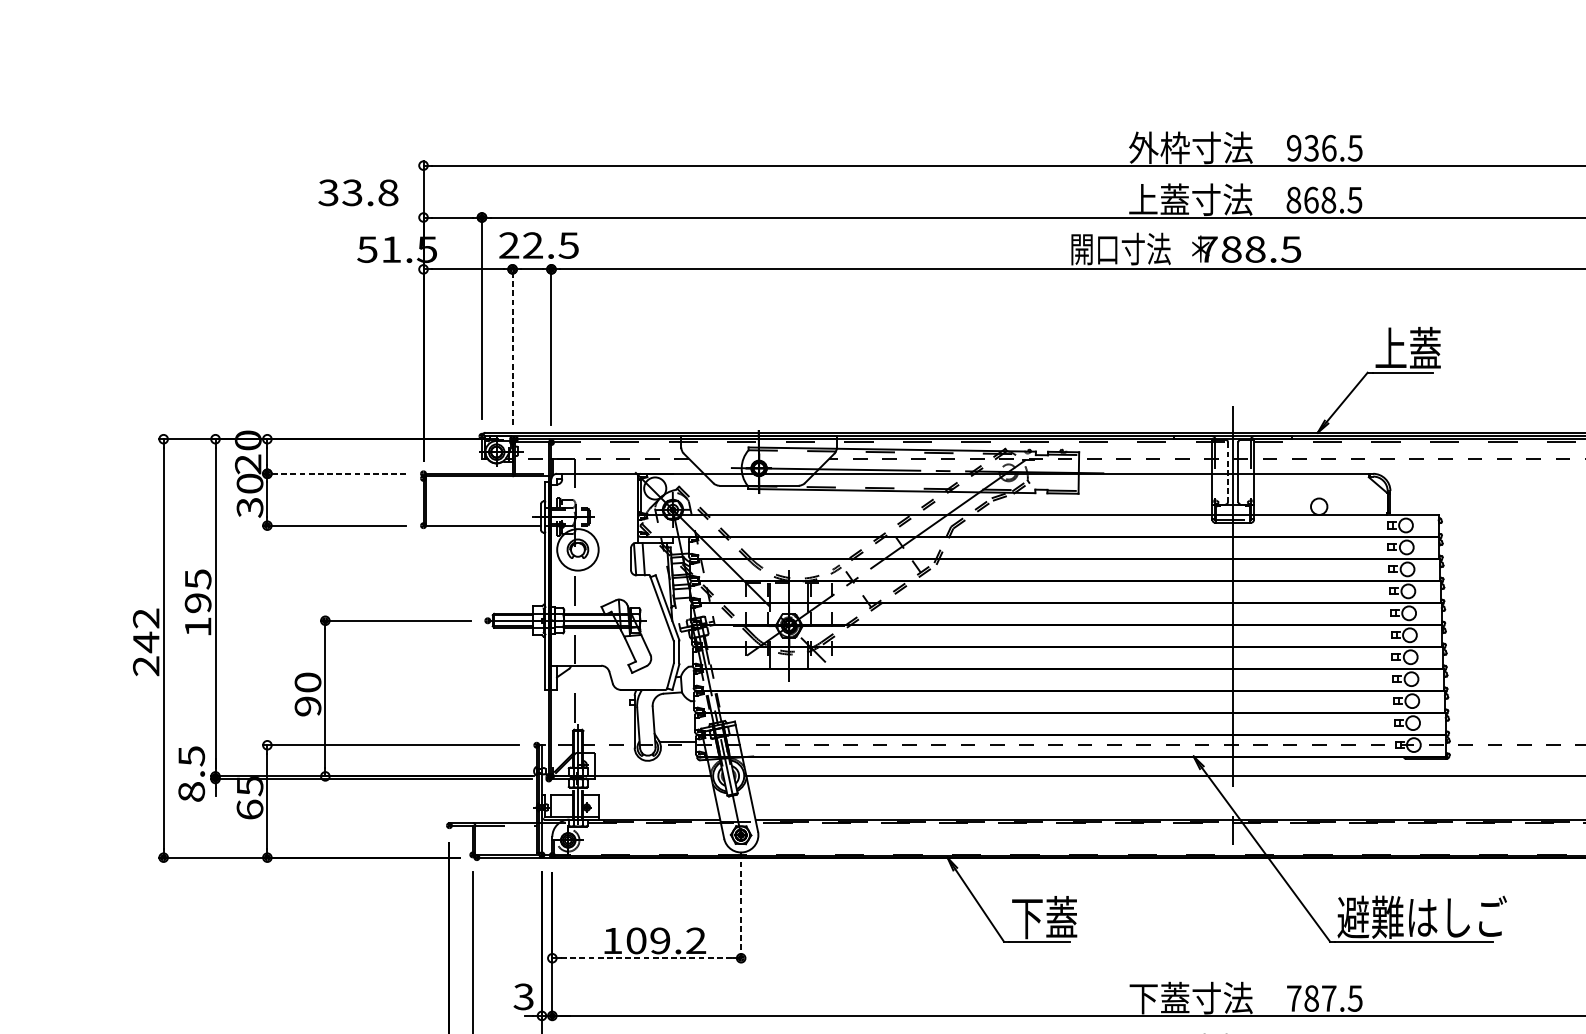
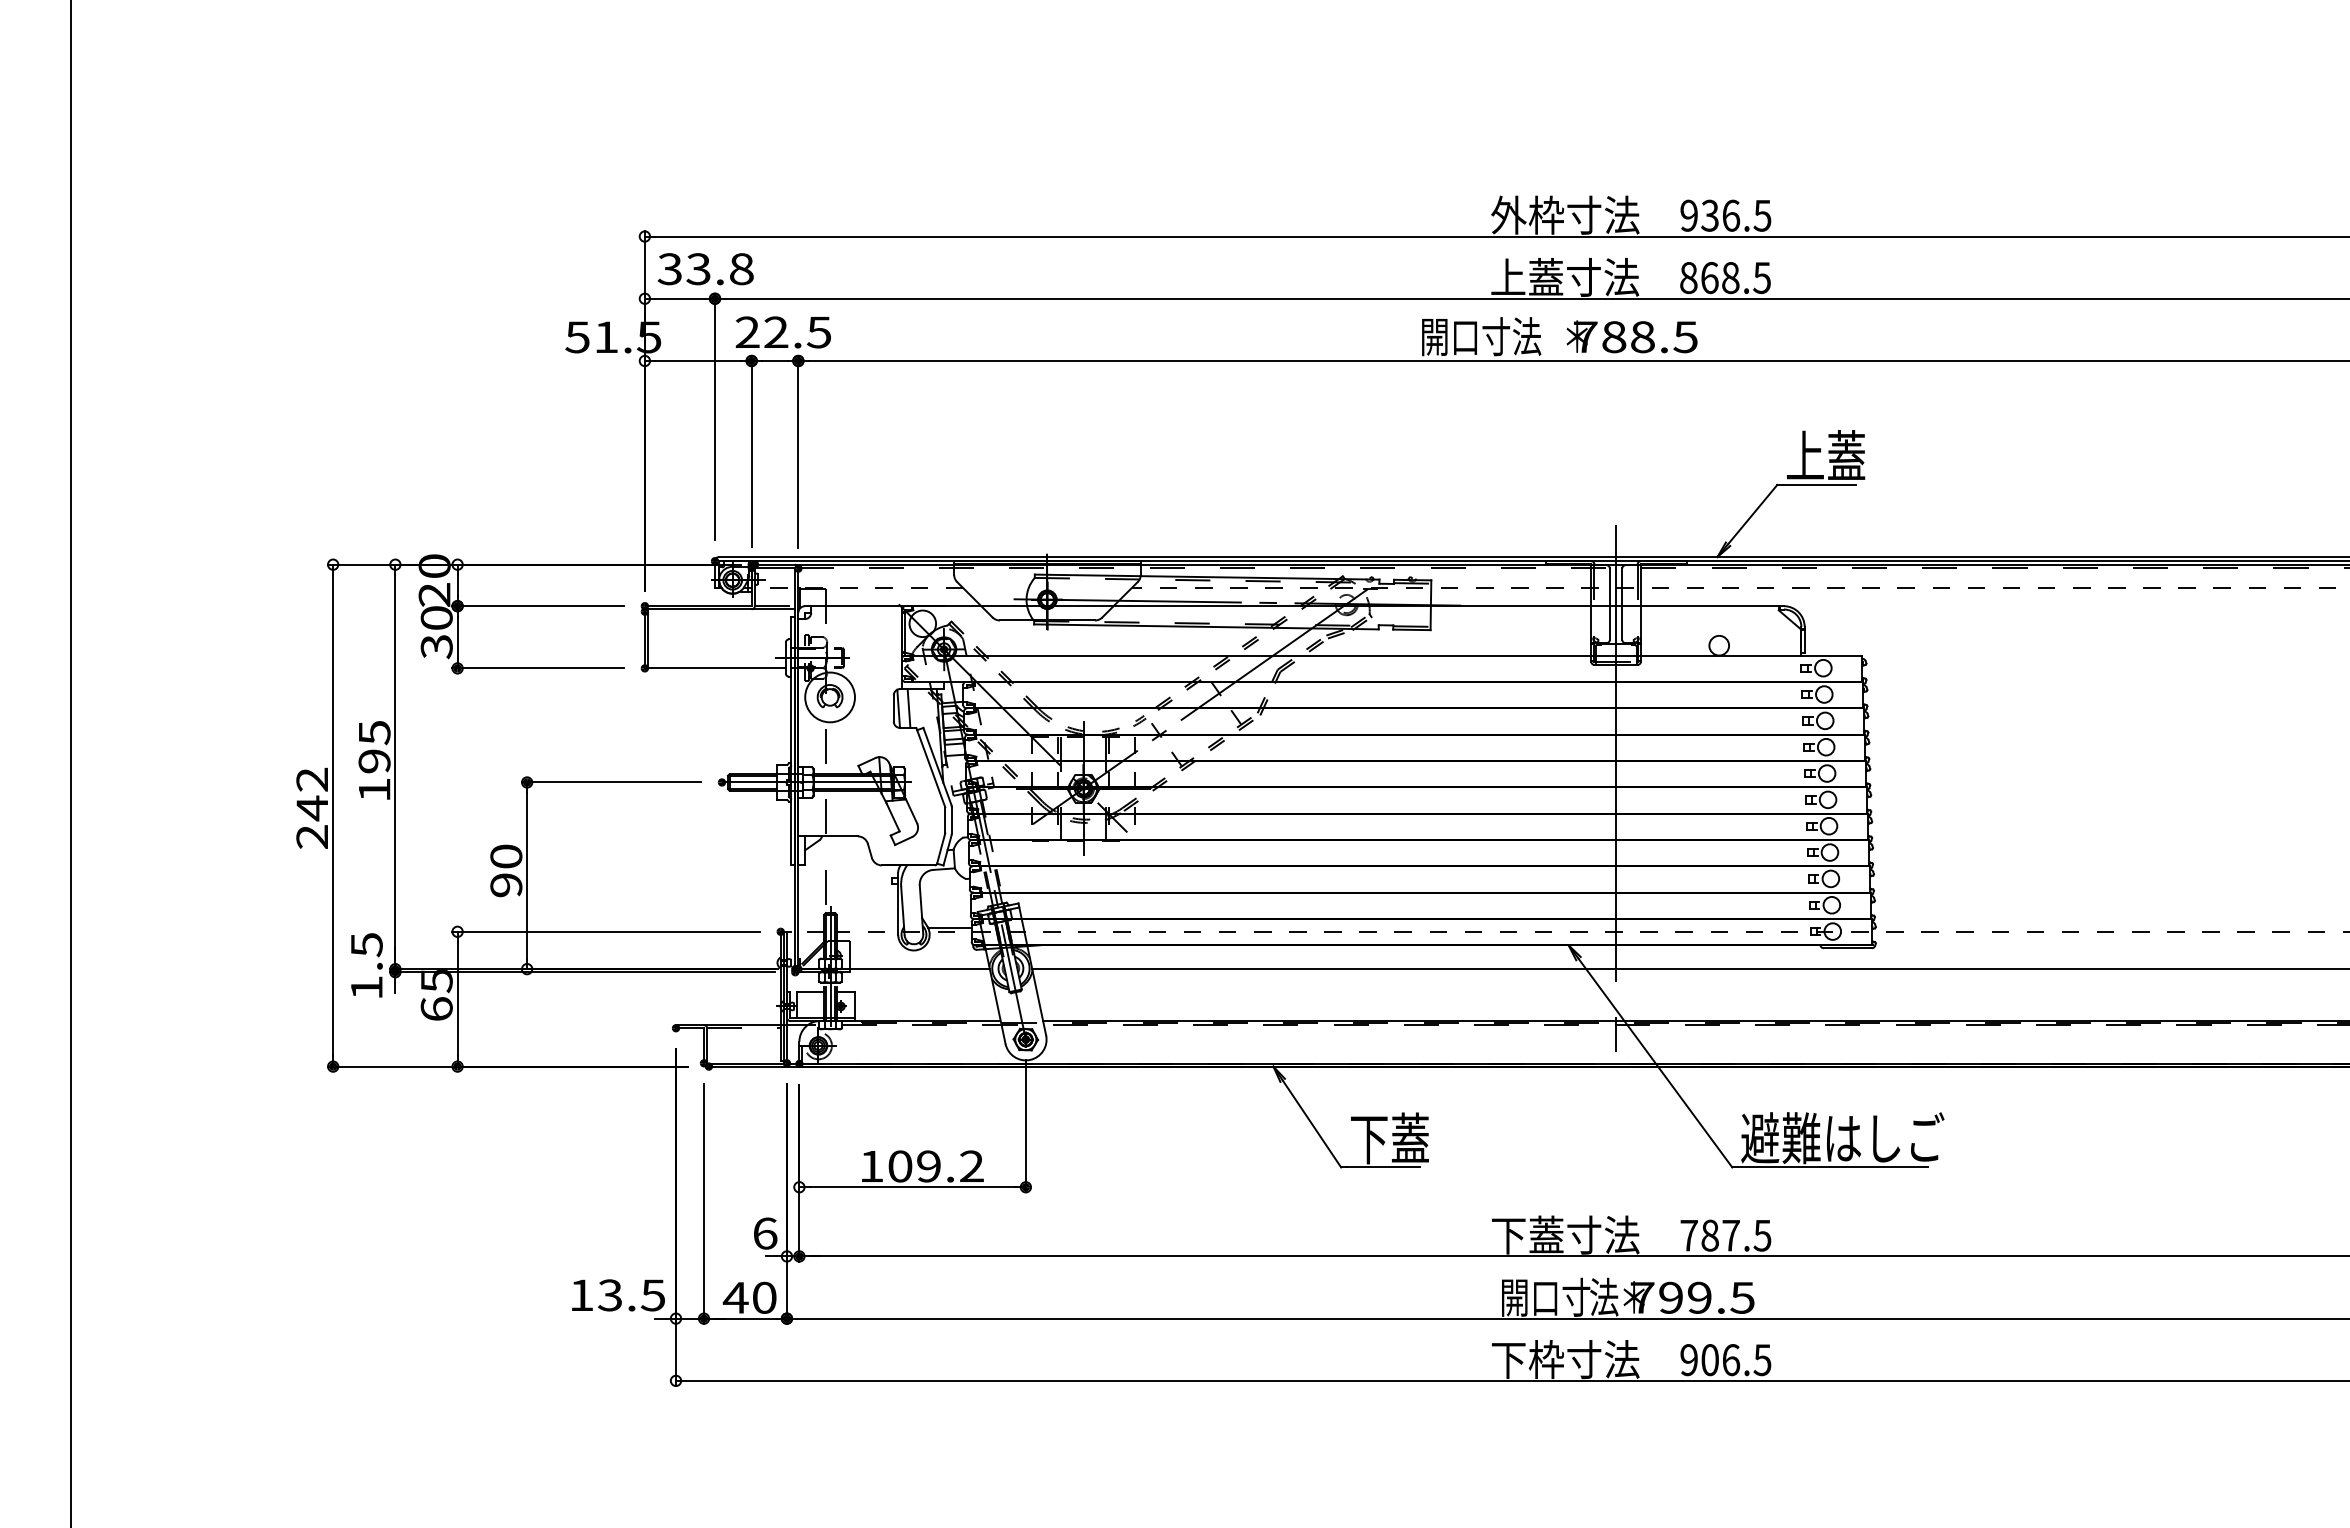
text: (358, 193) -> (705, 269), moved
line: (512, 344) -> (751, 451), dashed -> solid
line: (1227, 472) -> (1609, 604), dashed -> solid
line: (334, 474) -> (538, 606), dashed -> solid
text: (191, 791) -> (366, 987), 8.5 -> 1.5
line: (740, 907) -> (1025, 1126), dashed -> solid
line: (646, 958) -> (912, 1187), dashed -> solid
text: (523, 996) -> (764, 1233), 3 -> 6

